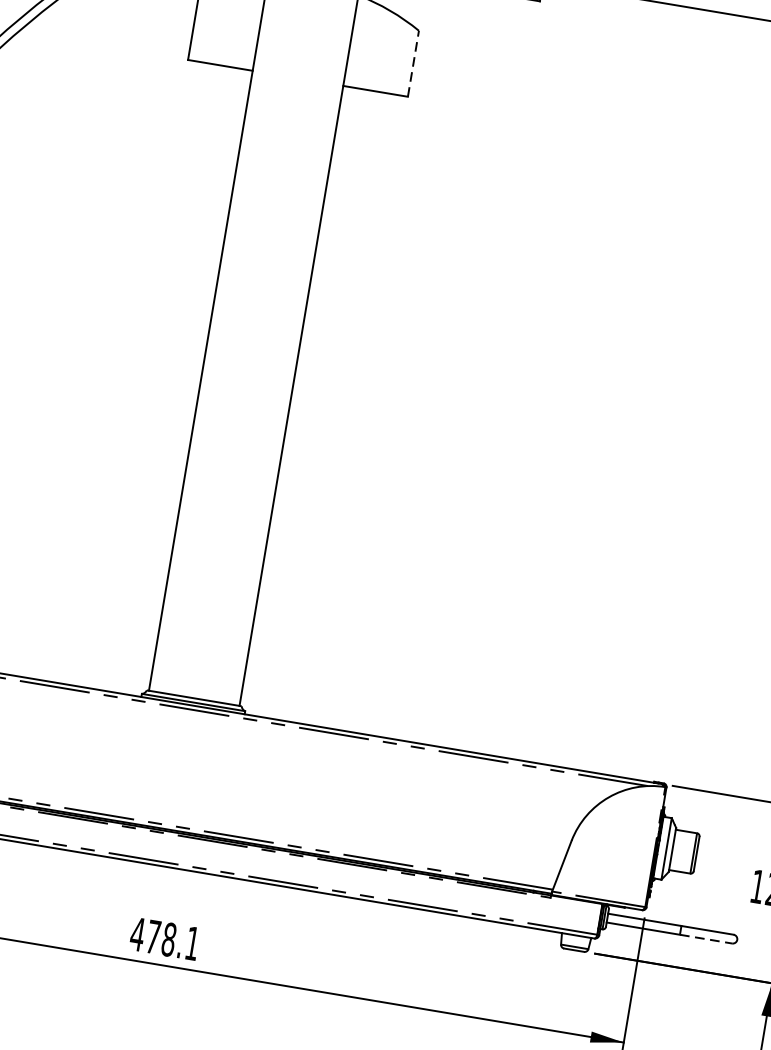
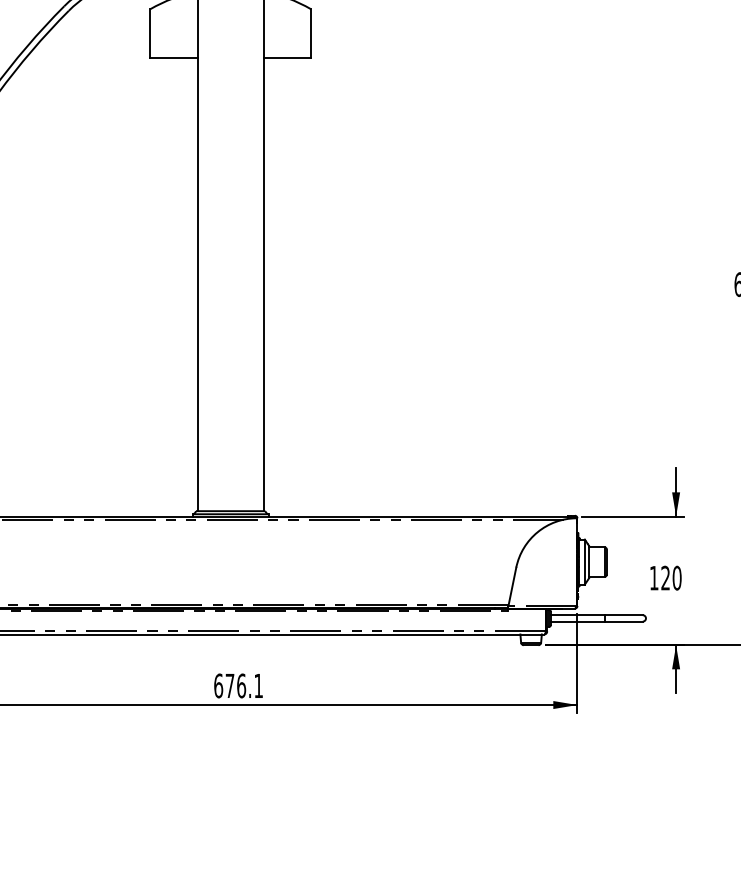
line: (414, 62) -> (311, 32), dashed -> solid
text: (152, 936) -> (229, 685), 478.1 -> 676.1
line: (707, 939) -> (624, 621), dashed -> solid

